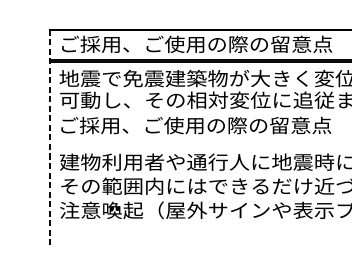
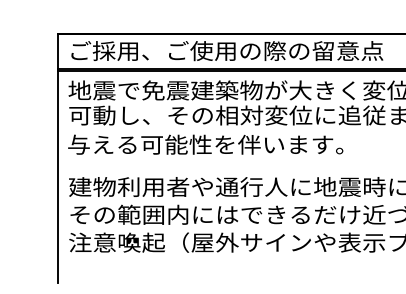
text: (195, 125) -> (225, 144), ご採用、ご使用の際の留意点 -> 与える可能性を伴います。
line: (49, 137) -> (57, 158), dashed -> solid

